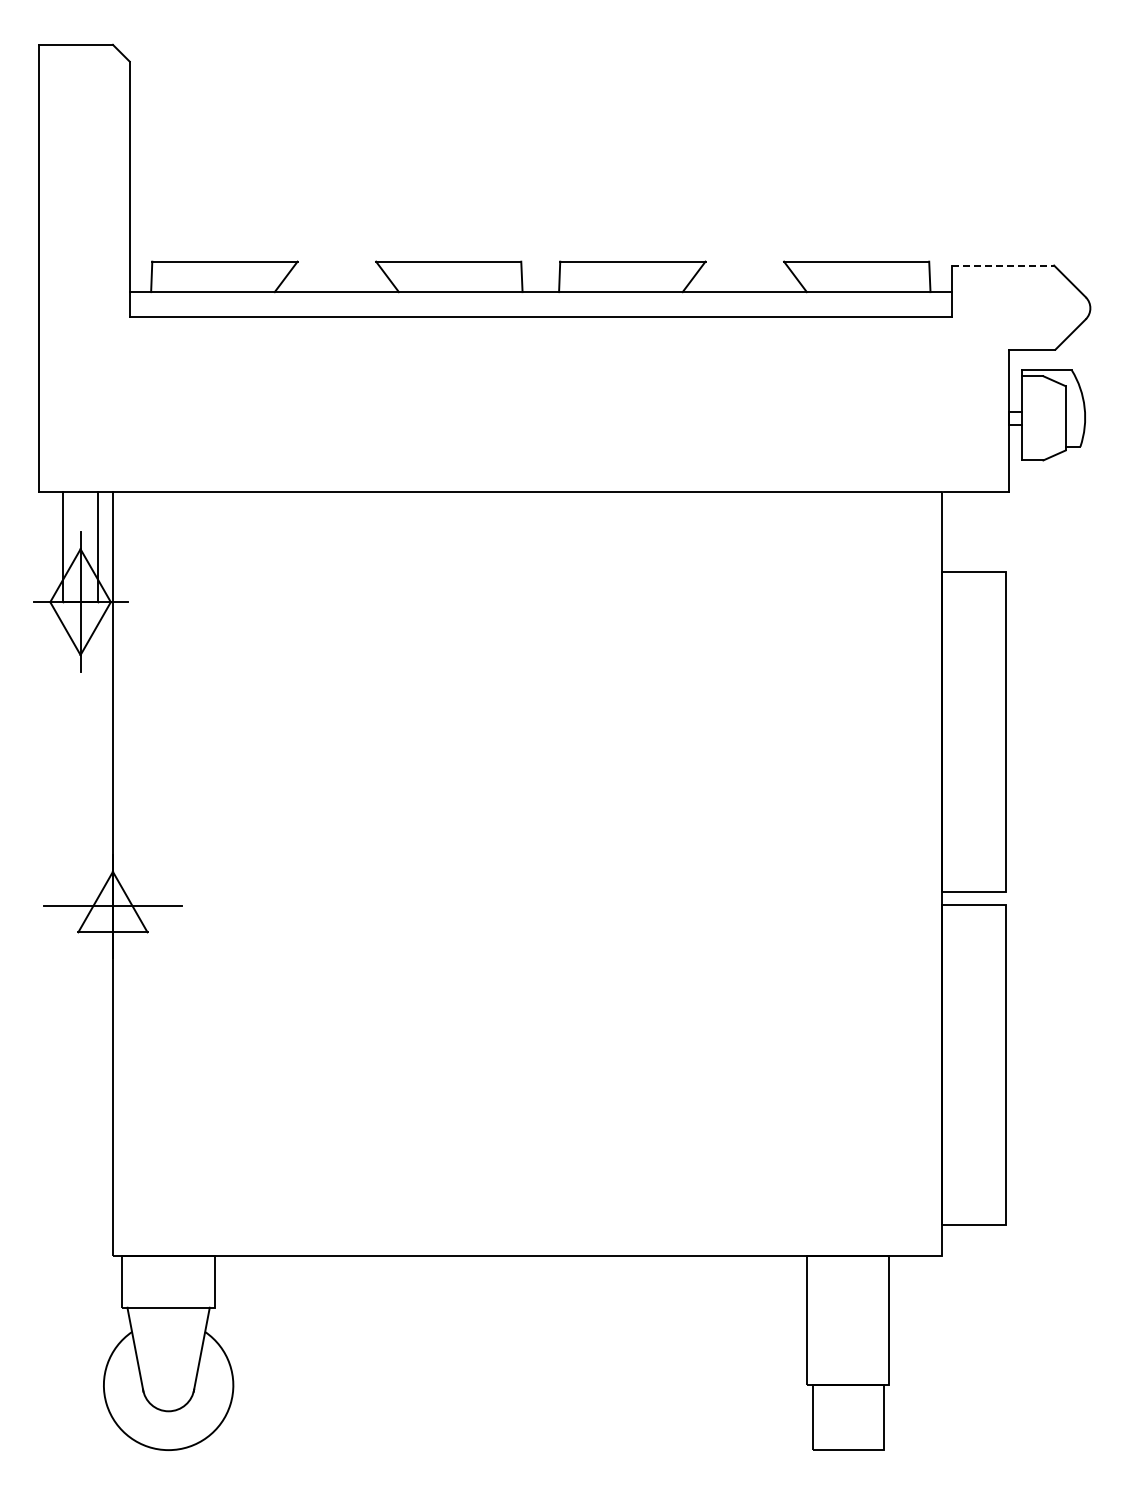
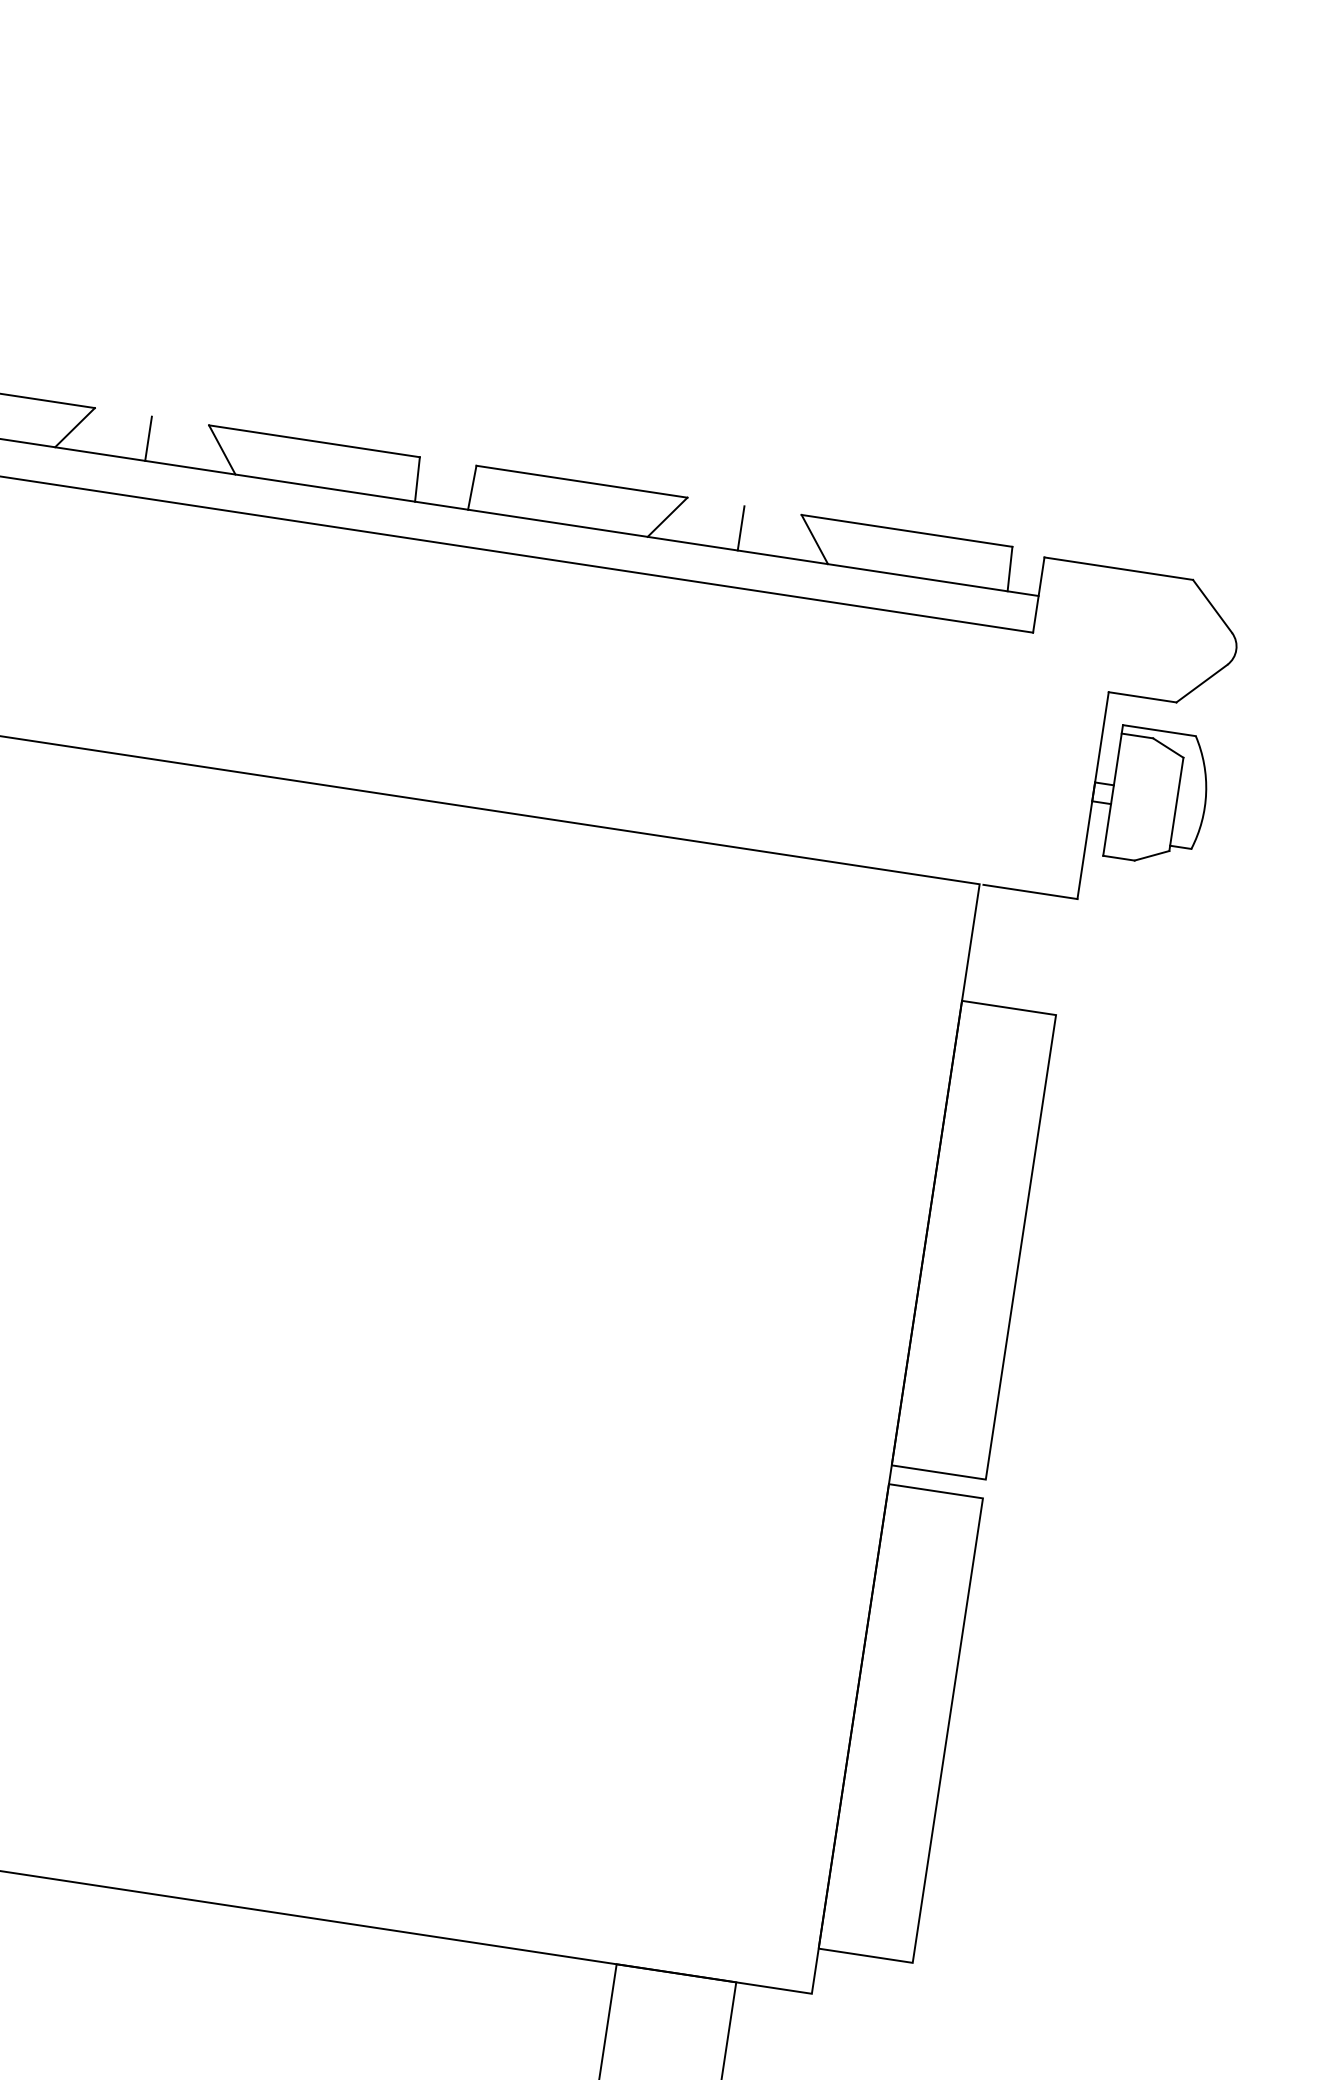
line: (1003, 265) -> (1119, 568), dashed -> solid
line: (336, 276) -> (148, 438), added
line: (744, 276) -> (740, 527), added

